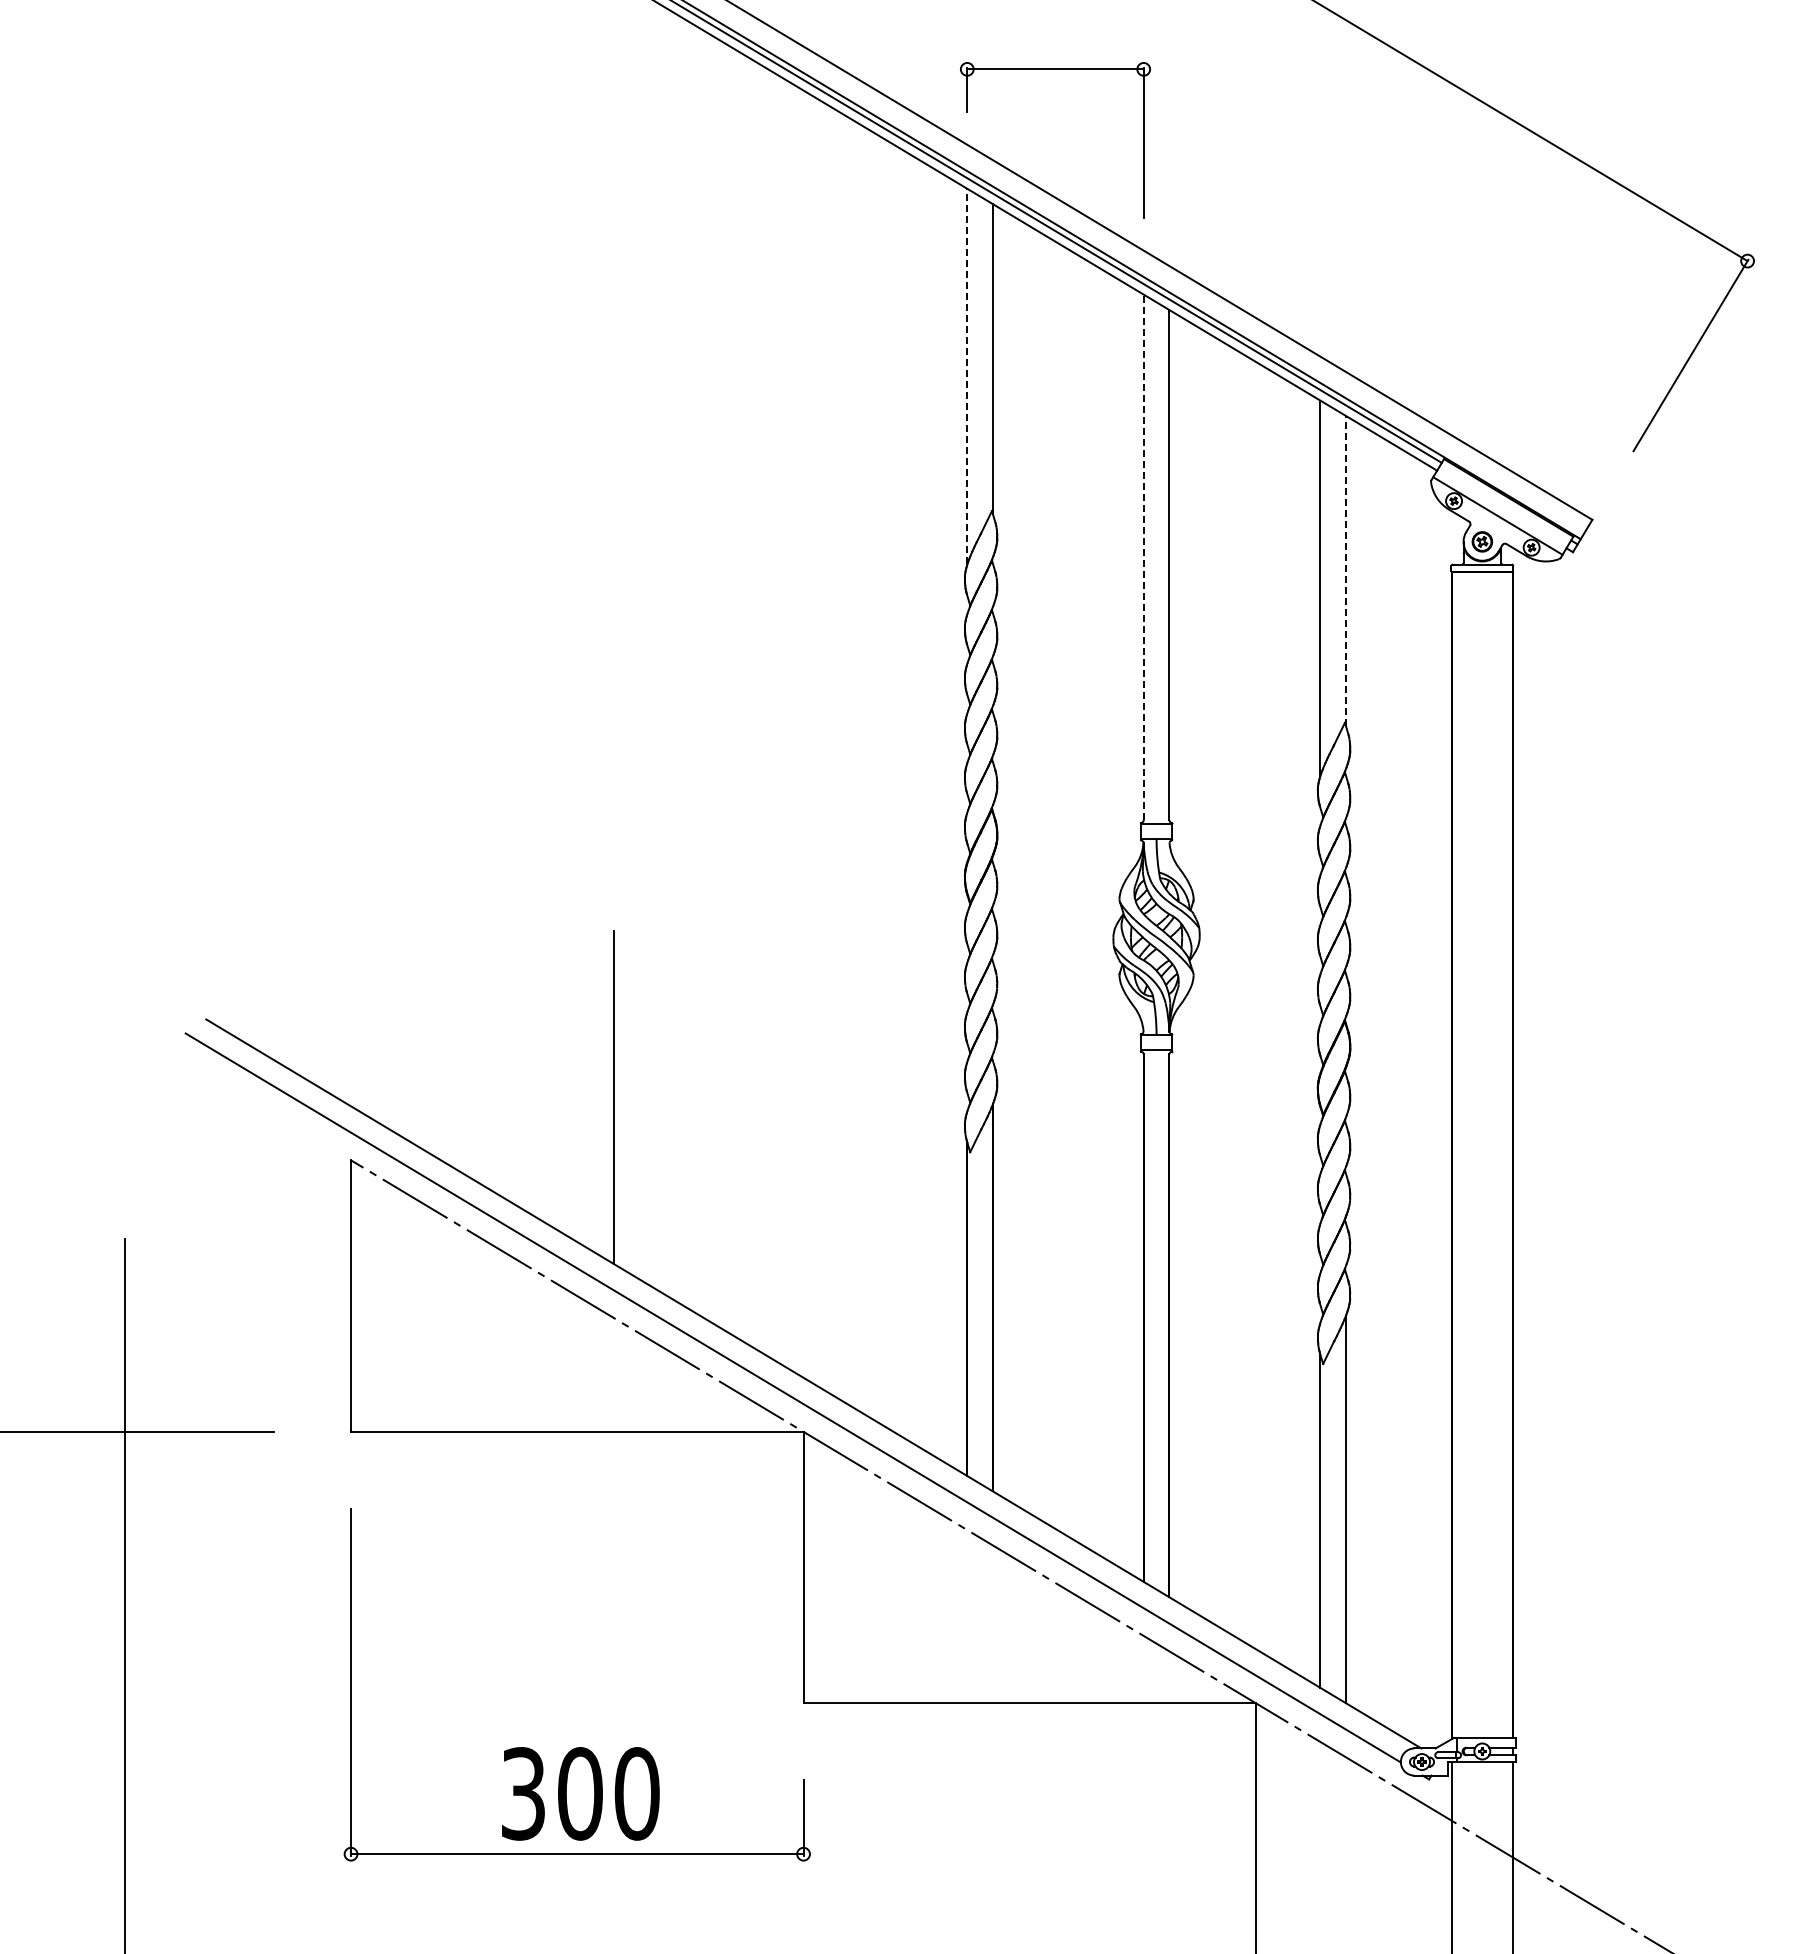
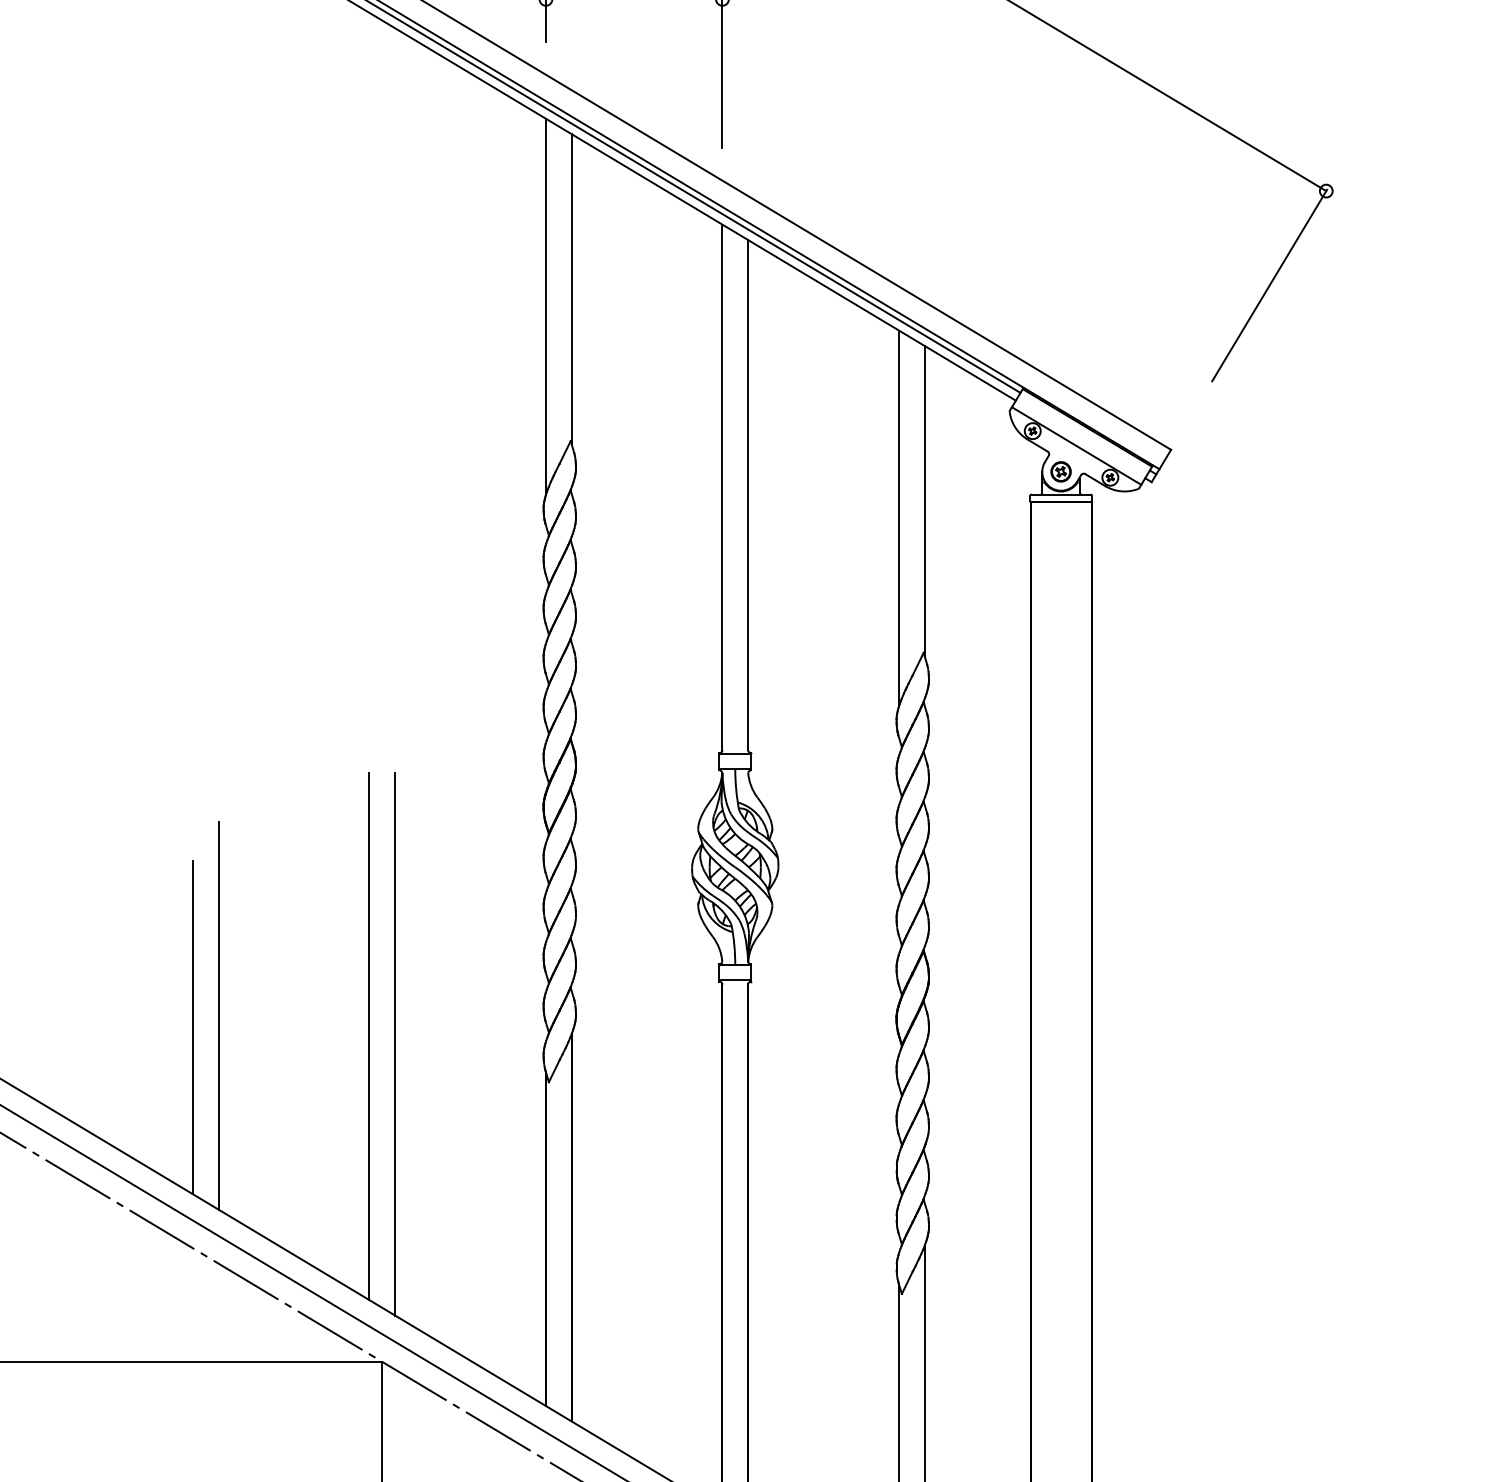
line: (967, 375) -> (546, 305), dashed -> solid
line: (1143, 557) -> (722, 487), dashed -> solid
line: (1345, 570) -> (924, 500), dashed -> solid
line: (639, 1085) -> (218, 1015), added
line: (790, 1106) -> (369, 1036), added
line: (816, 1113) -> (395, 1043), added

